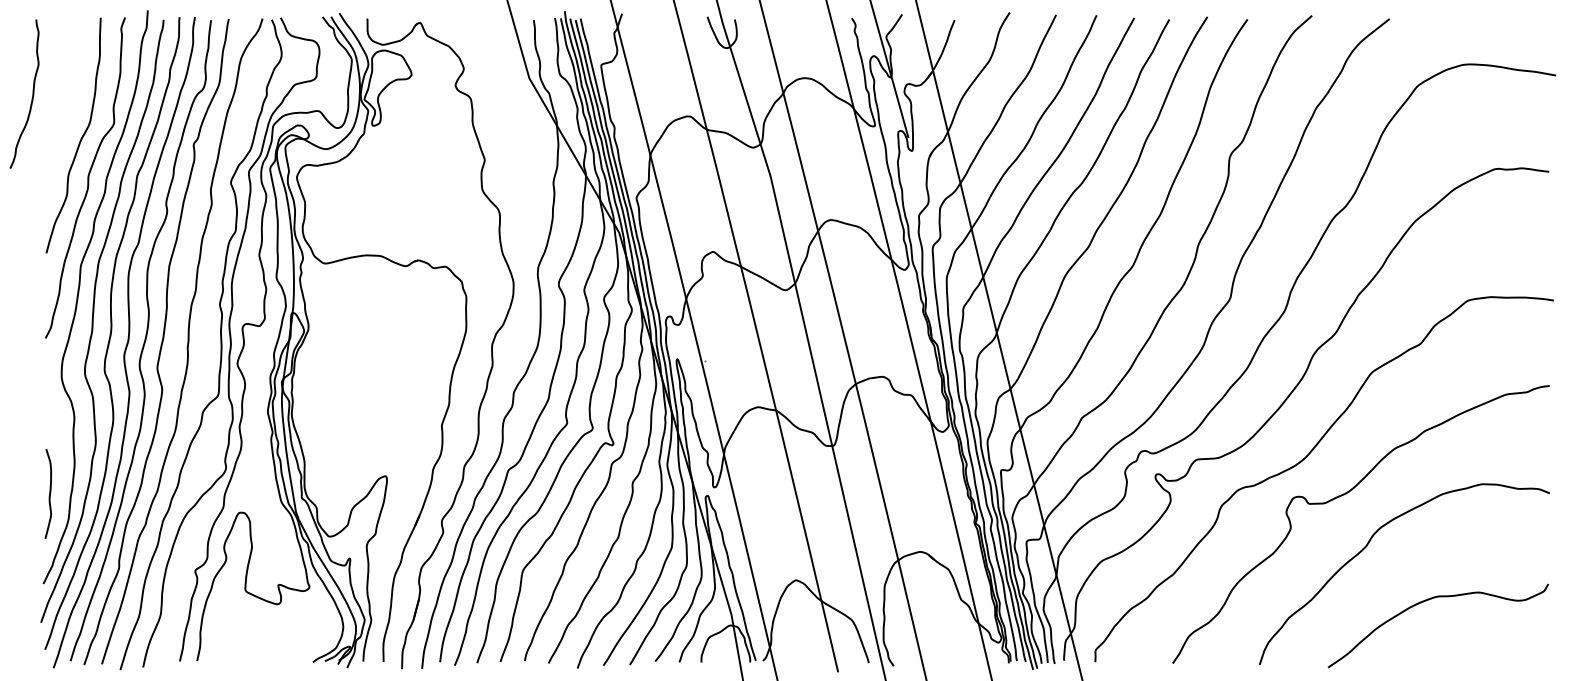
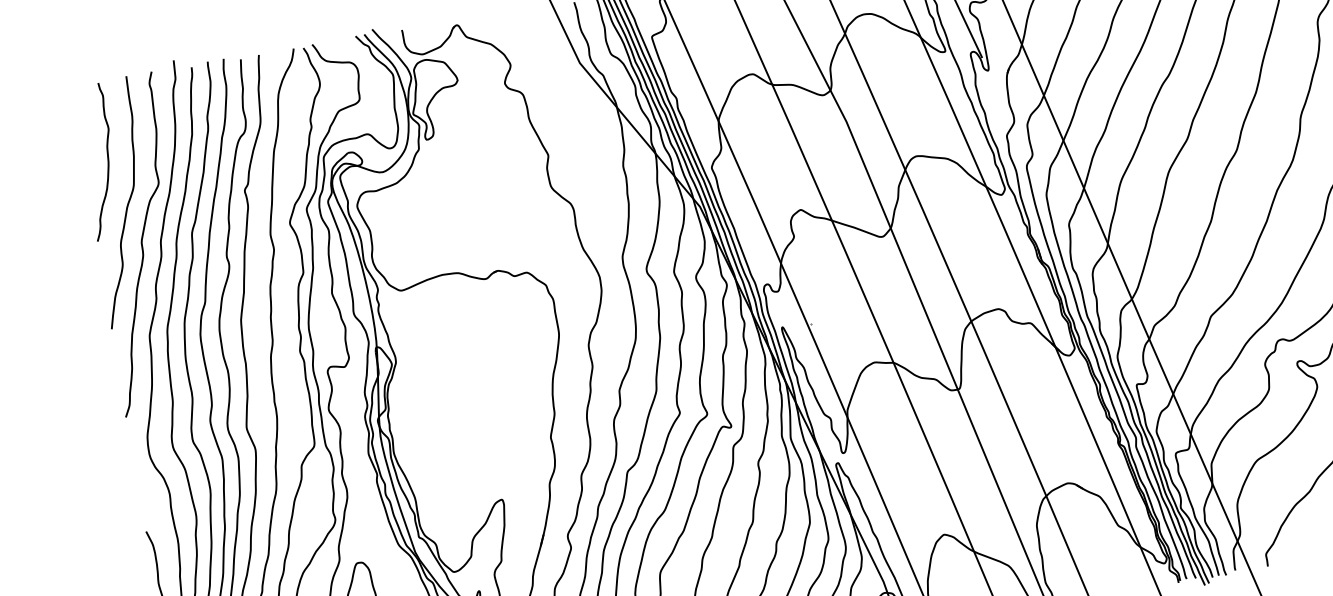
curve: (32, 93) -> (107, 160), moved

